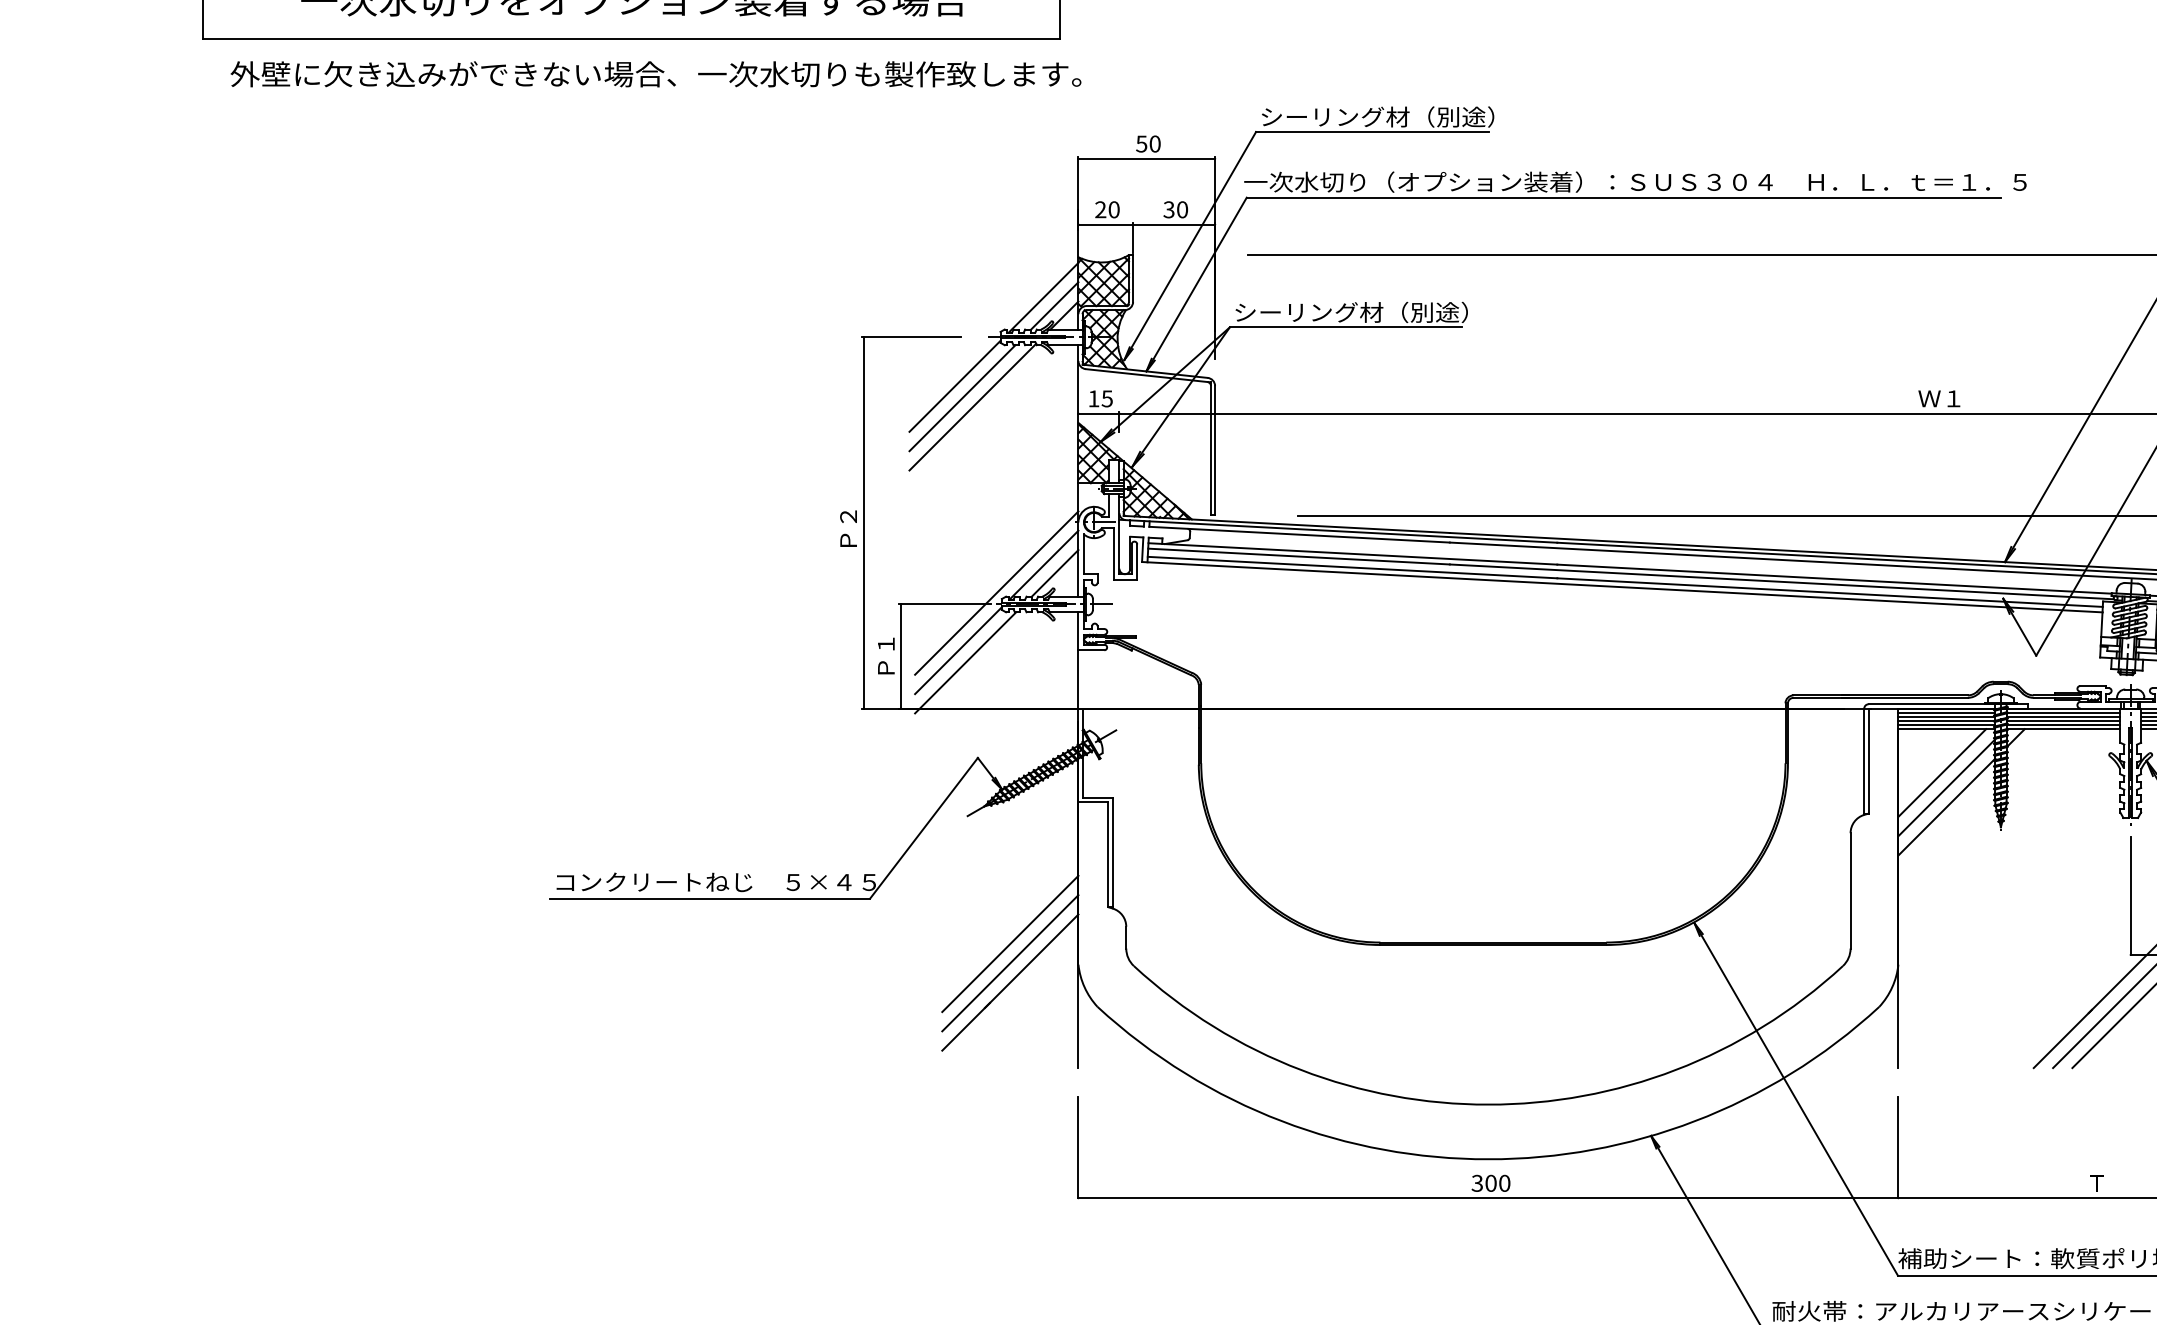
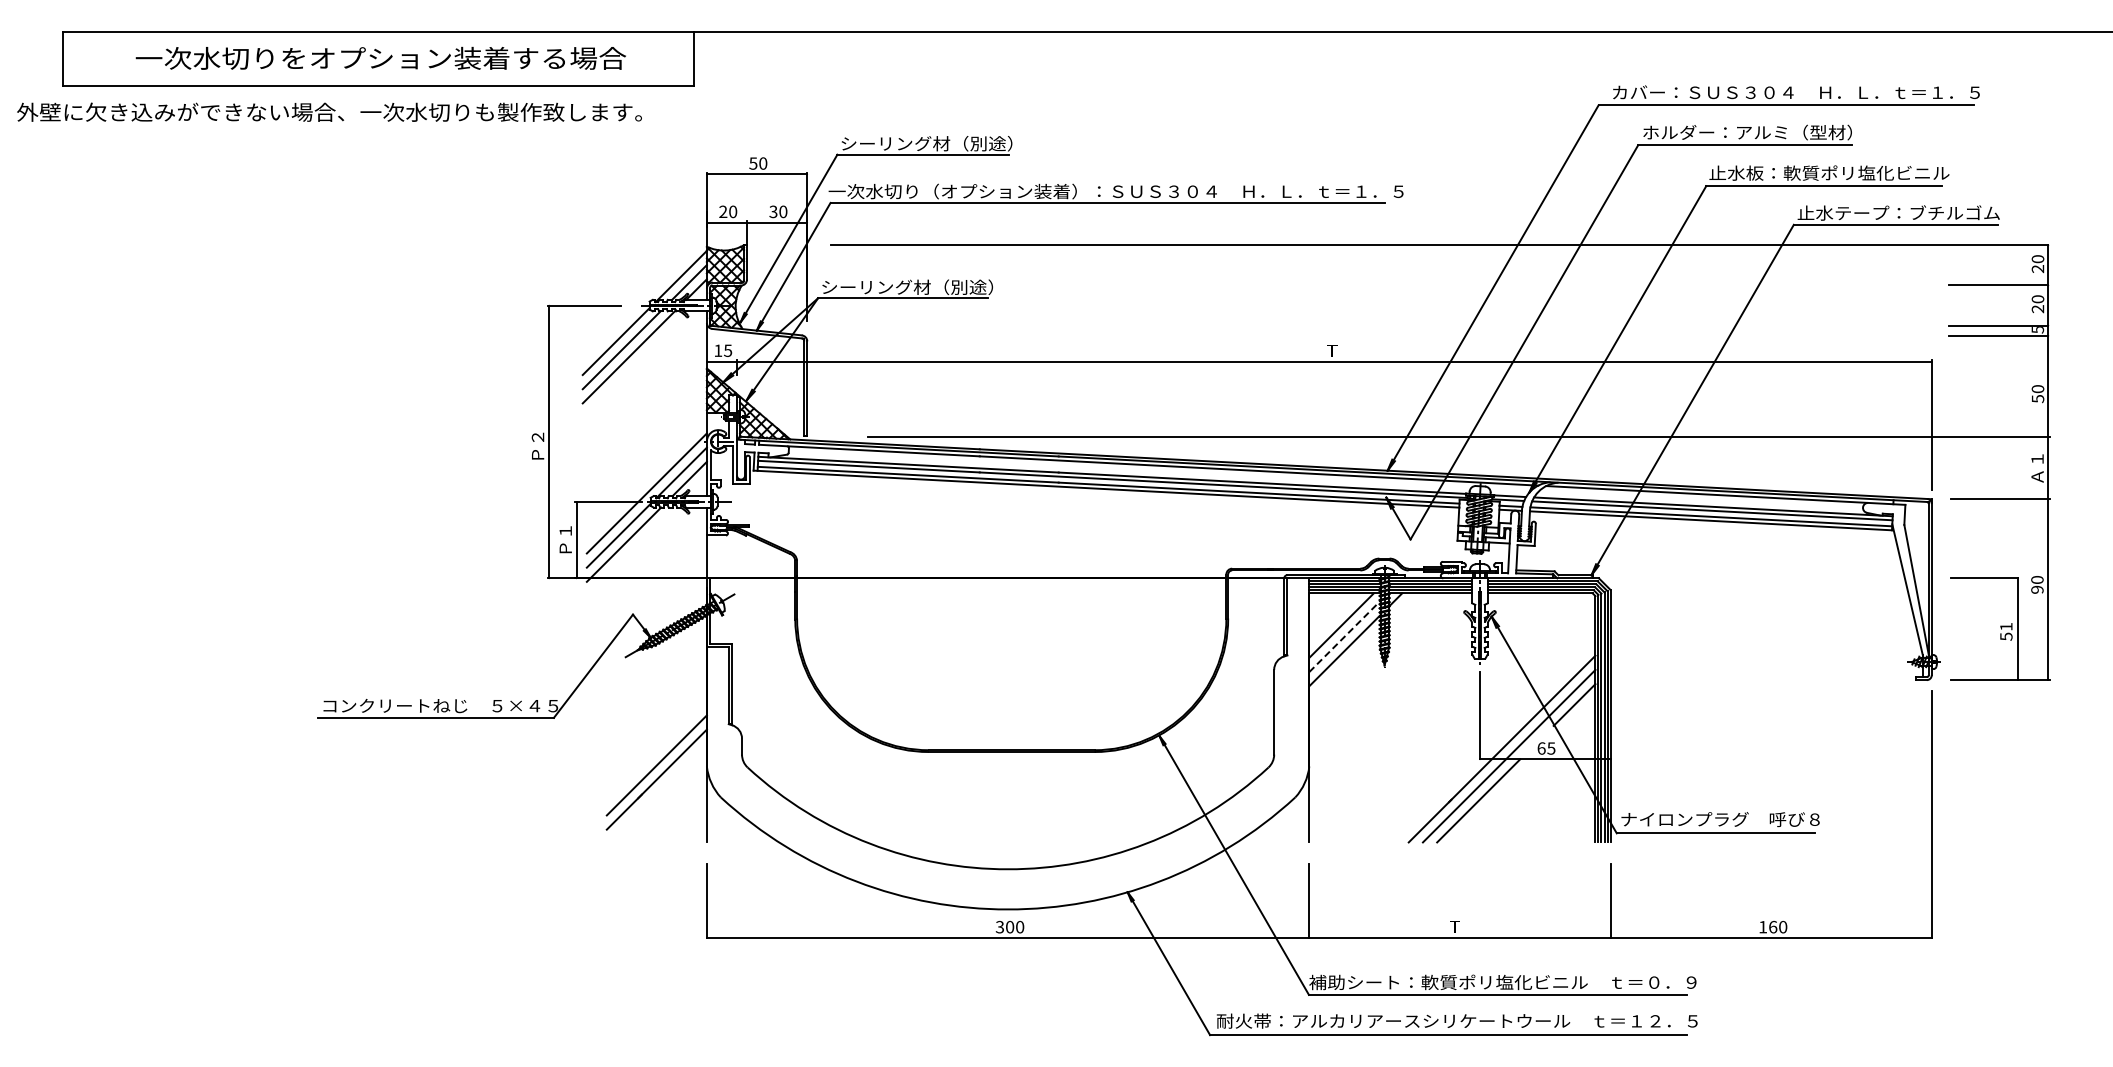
text: (655, 73) -> (329, 111), moved
text: (1939, 398) -> (1339, 350), Ｗ１ -> Ｔ
line: (1947, 787) -> (1345, 636), solid -> dashed
line: (1009, 944) -> (656, 751), removed

